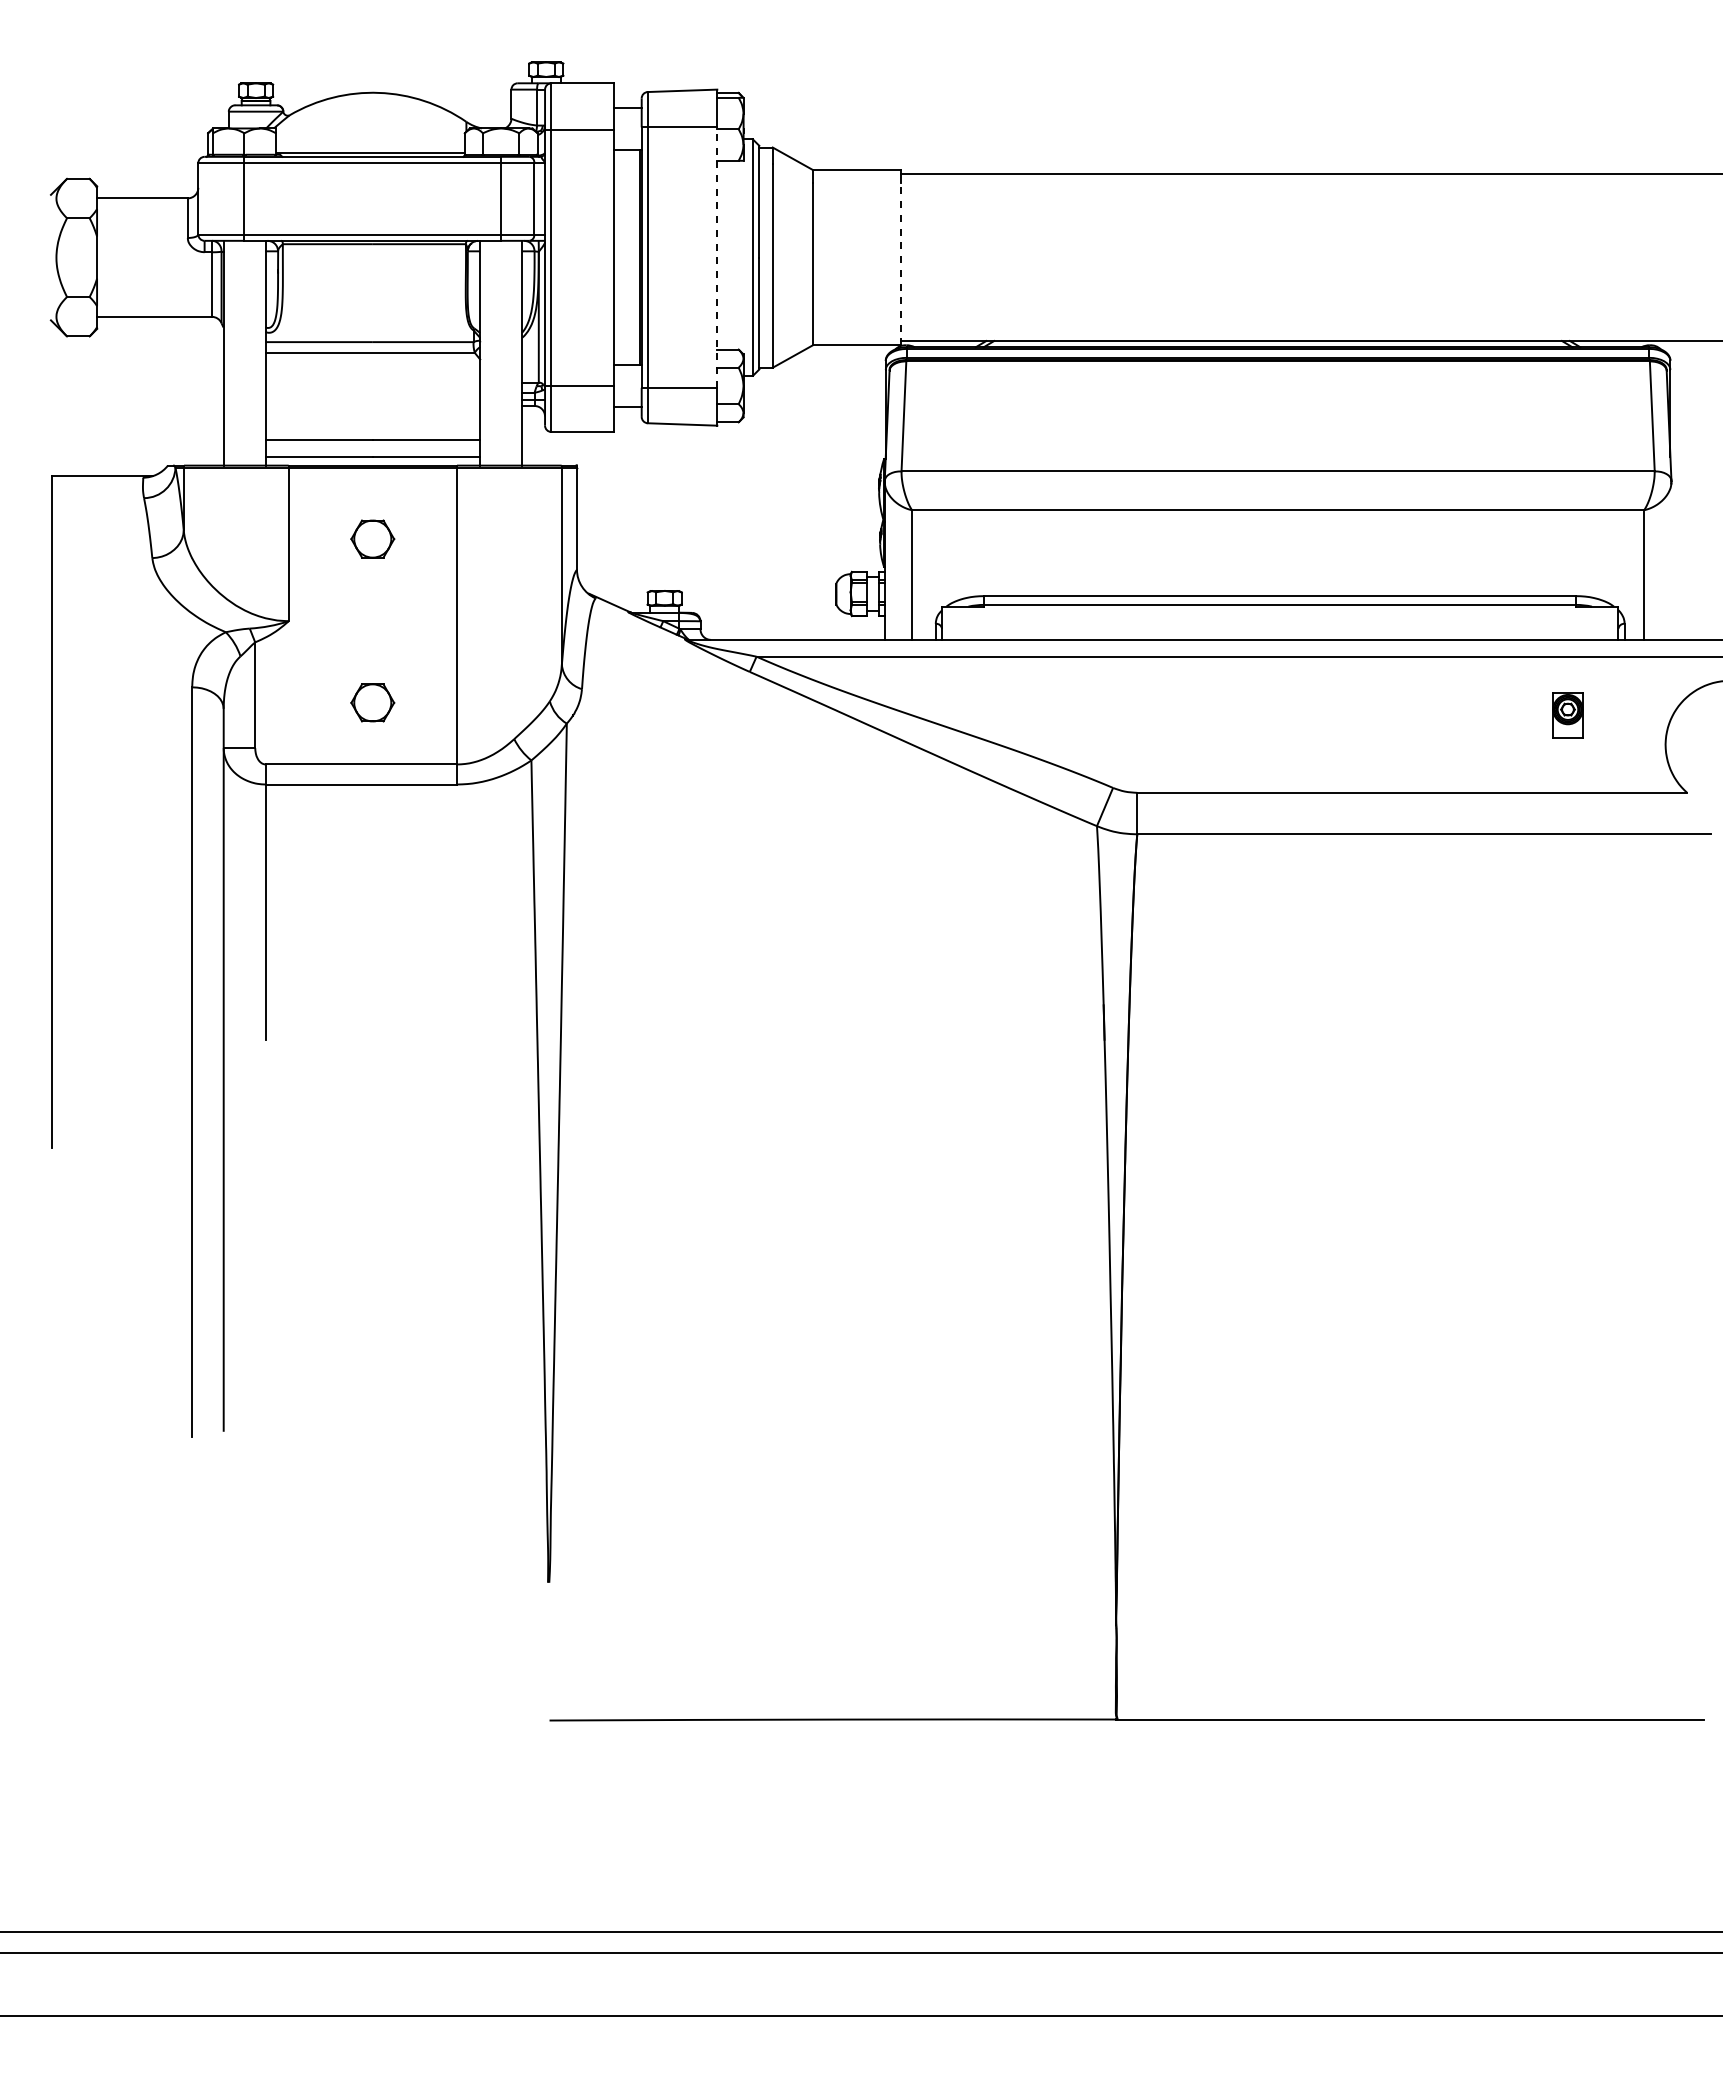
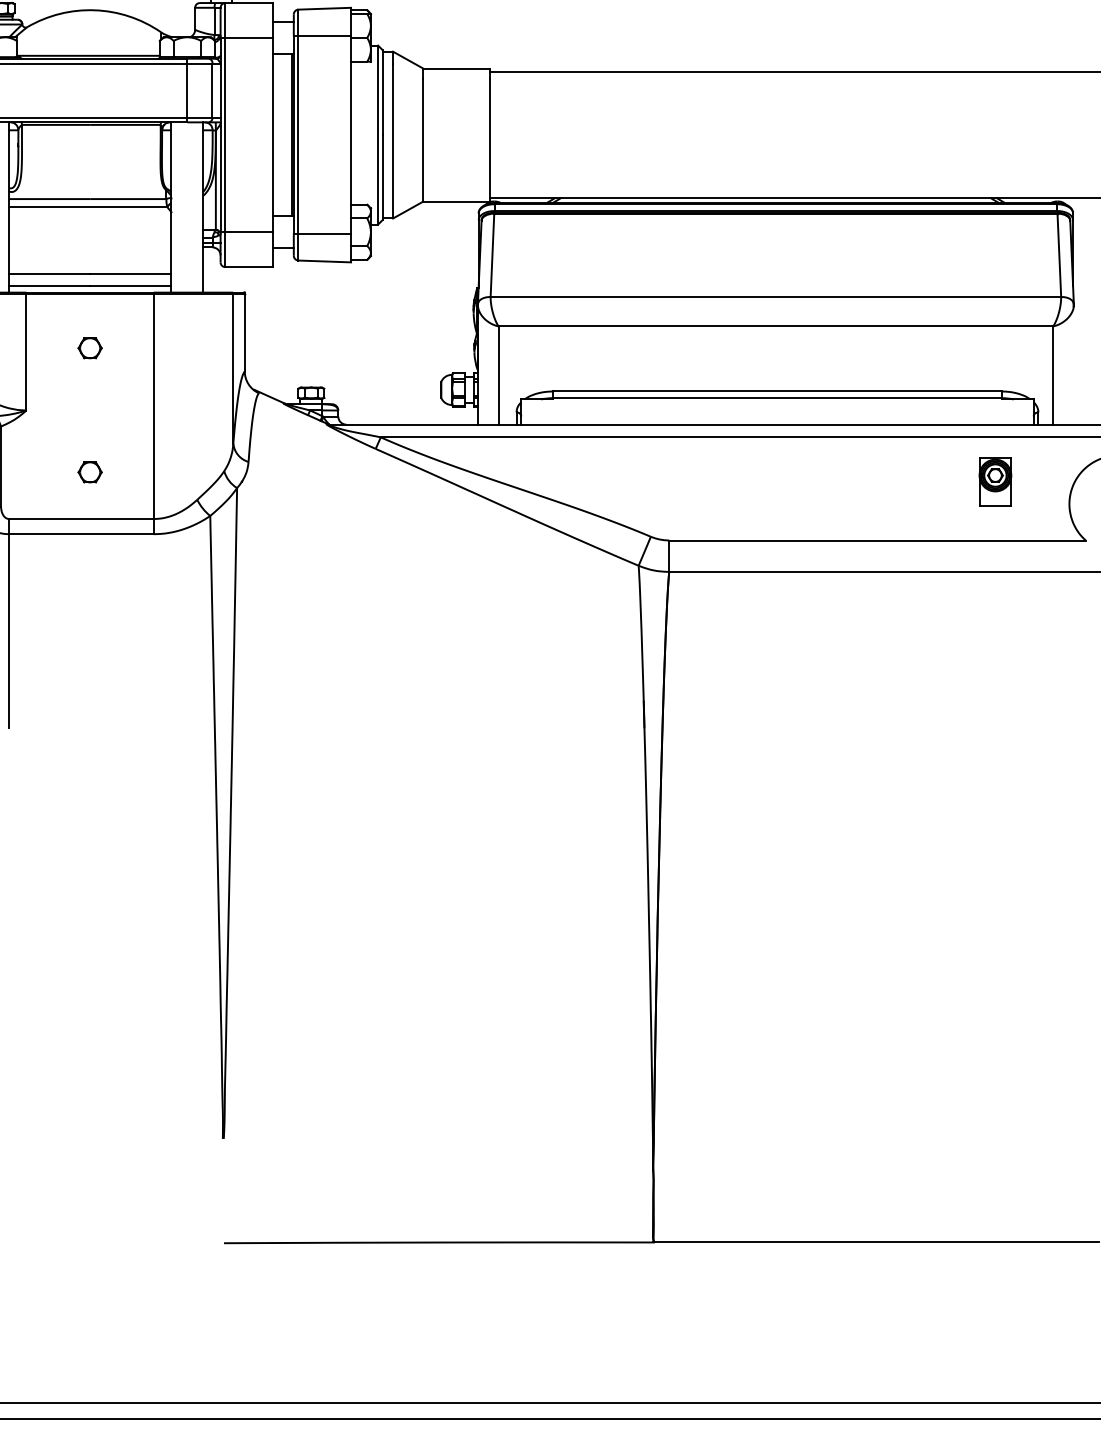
line: (717, 257) -> (351, 134), dashed -> solid
line: (901, 263) -> (490, 139), dashed -> solid
part: (372, 538) -> (89, 347), size x0.71
part: (372, 702) -> (89, 472), size x0.71
part: (1567, 715) -> (995, 481), size x1.43

